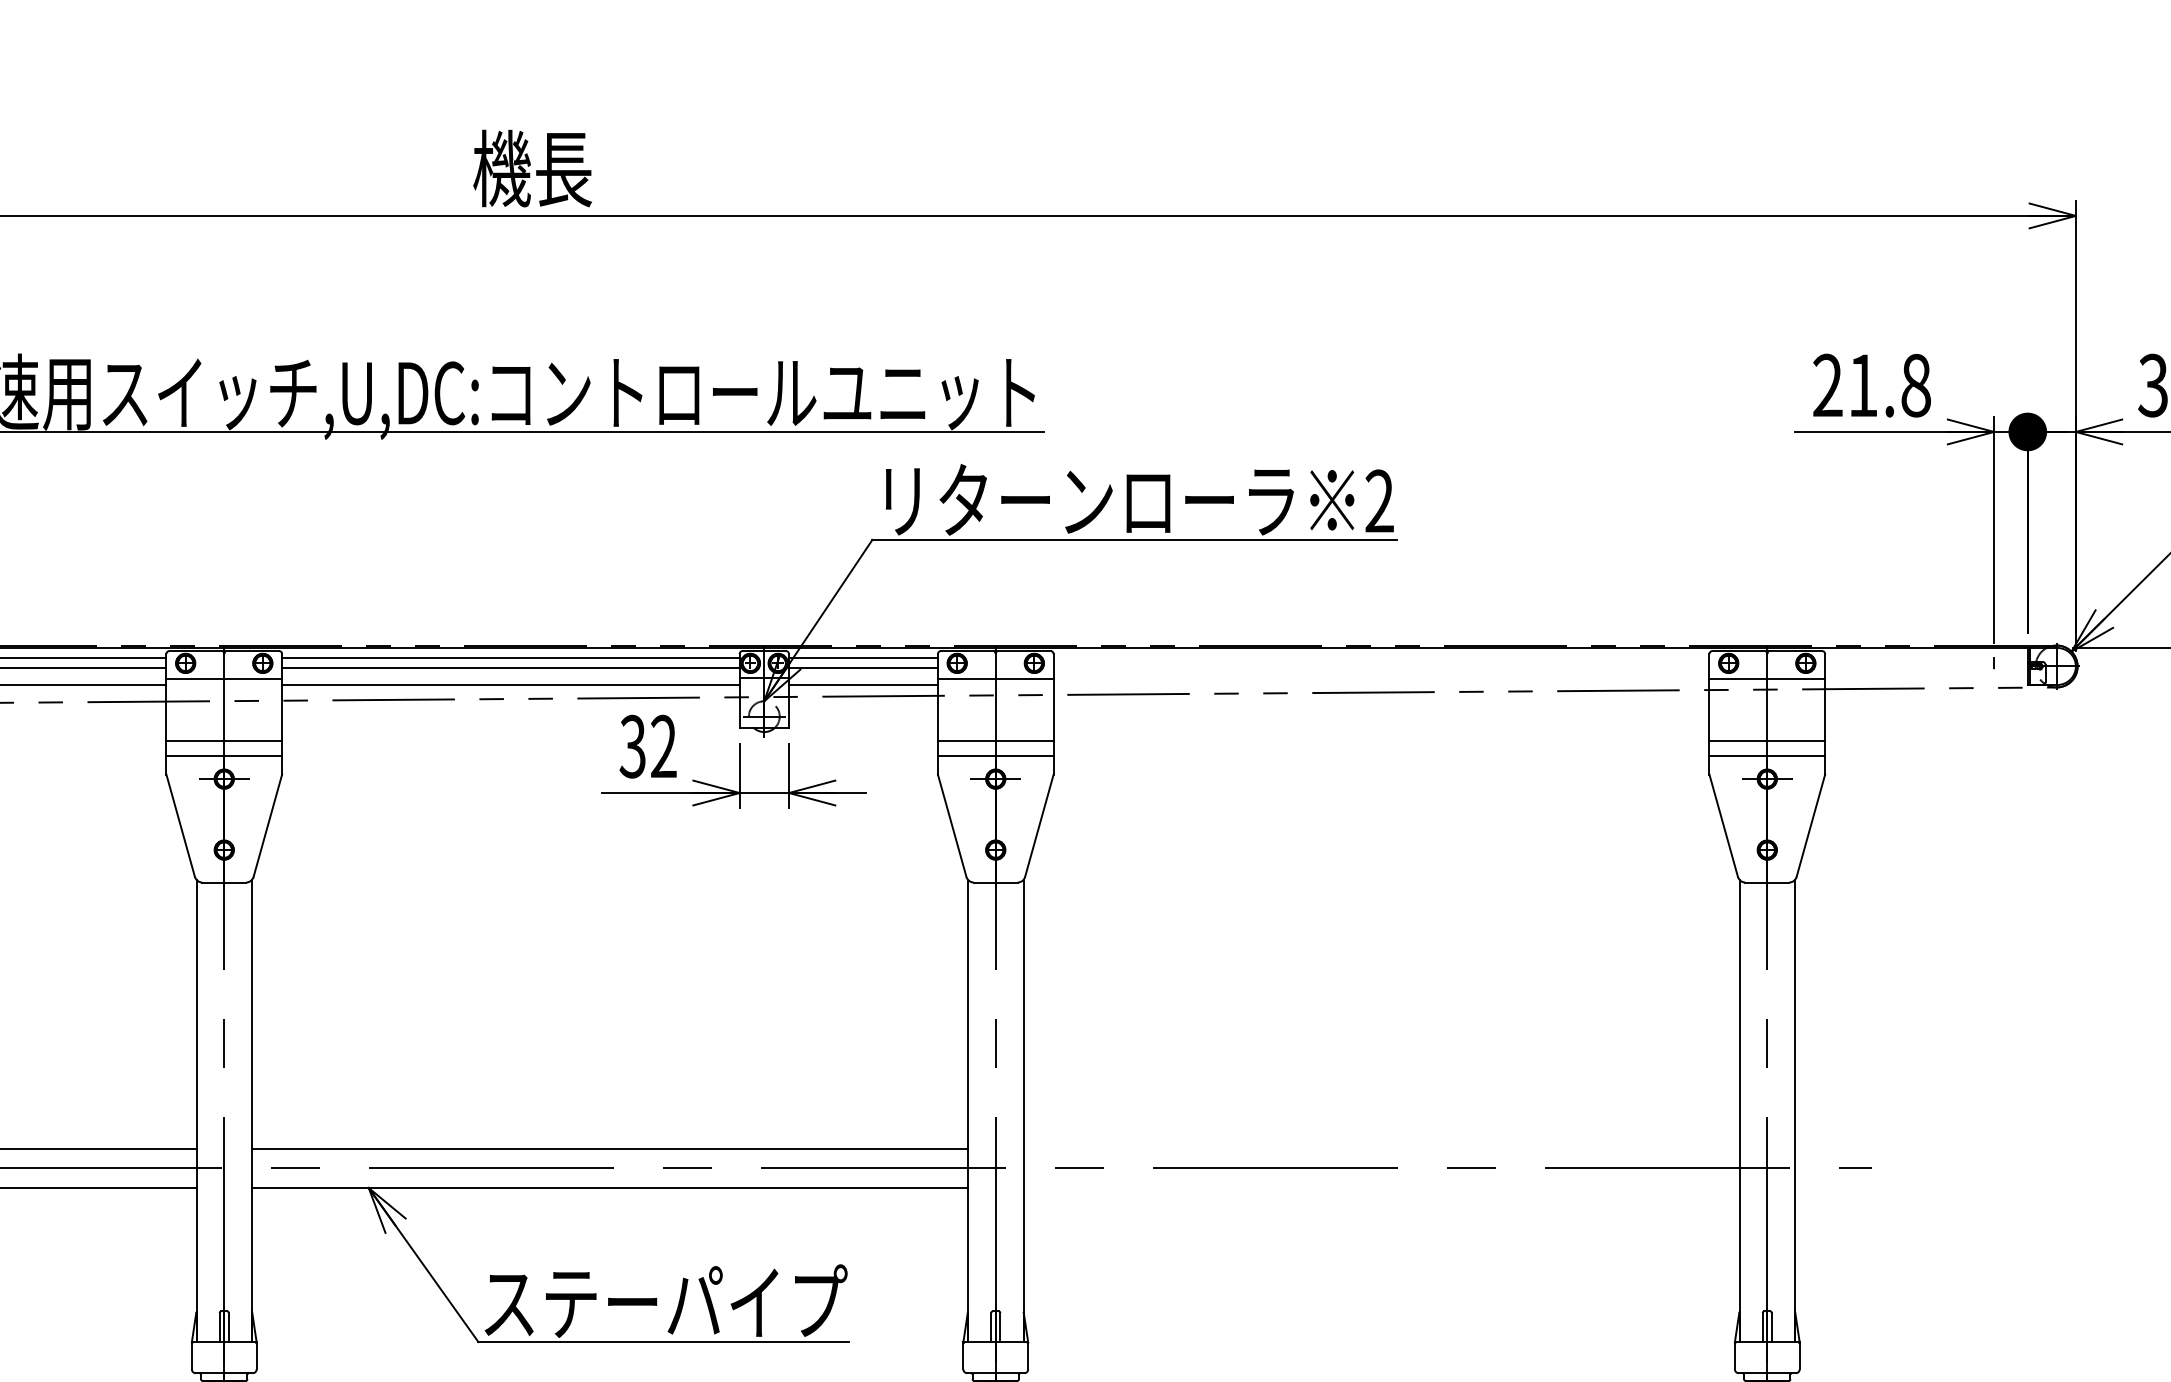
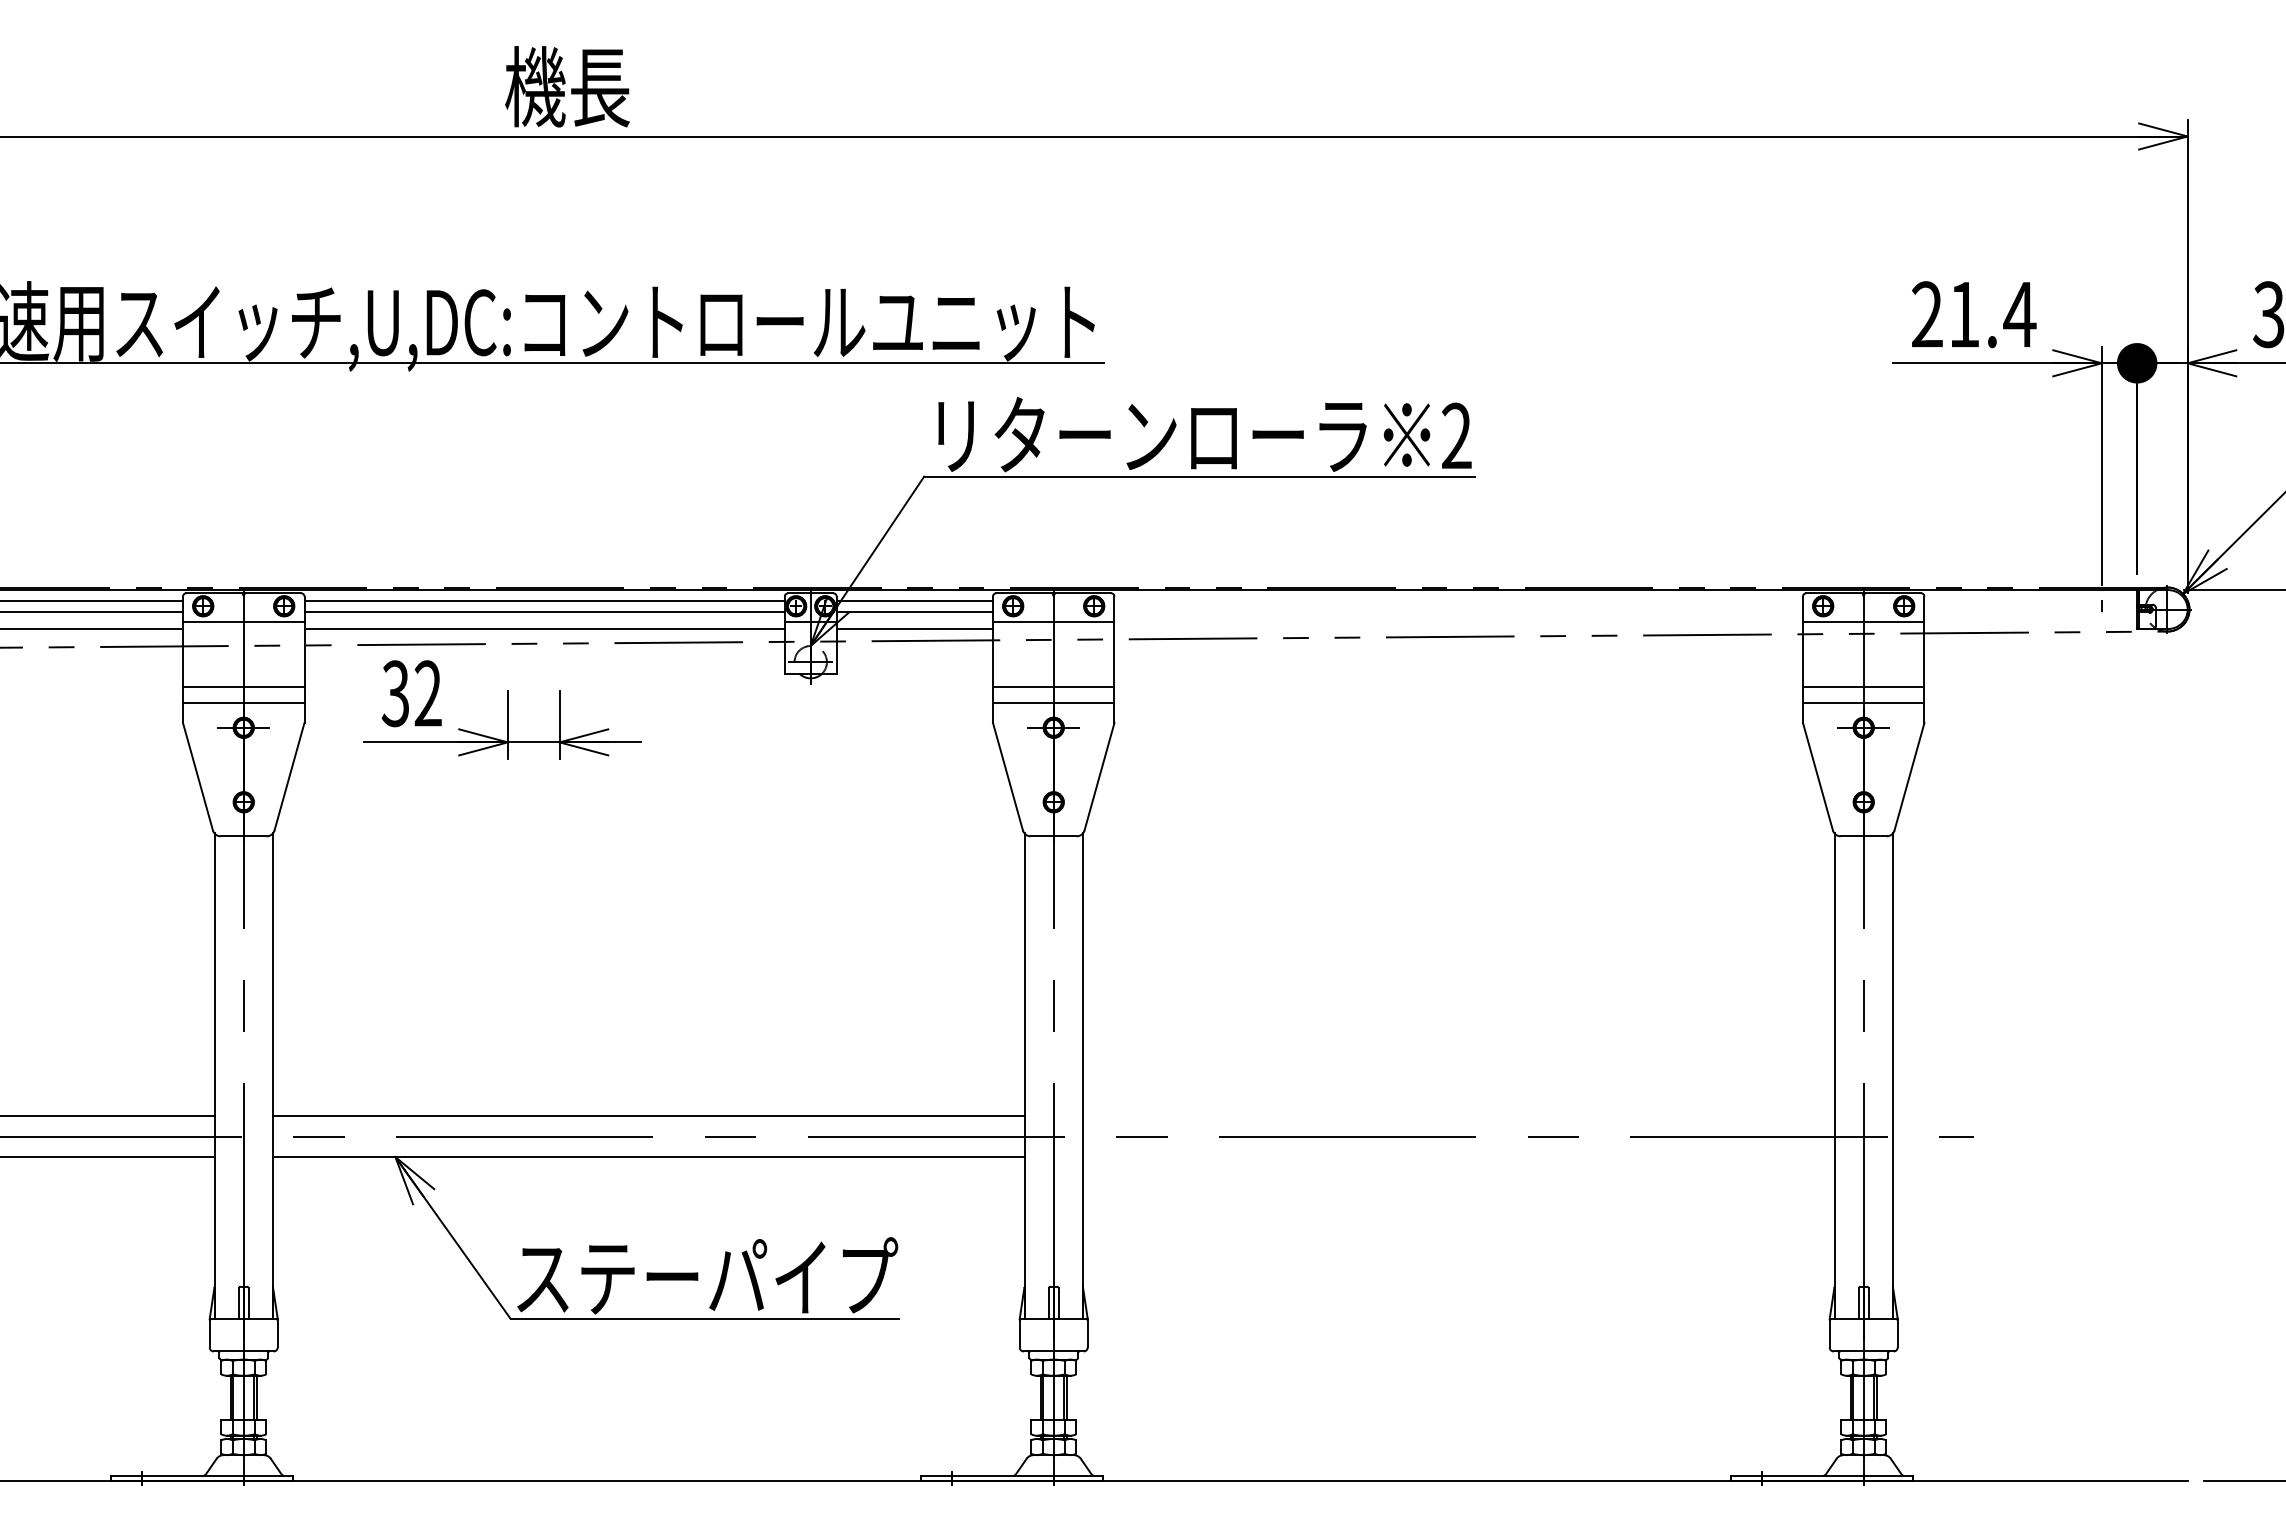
text: (1915, 385) -> (2019, 314), 21.8 -> 21.4
part: (734, 761) -> (502, 709), moved

